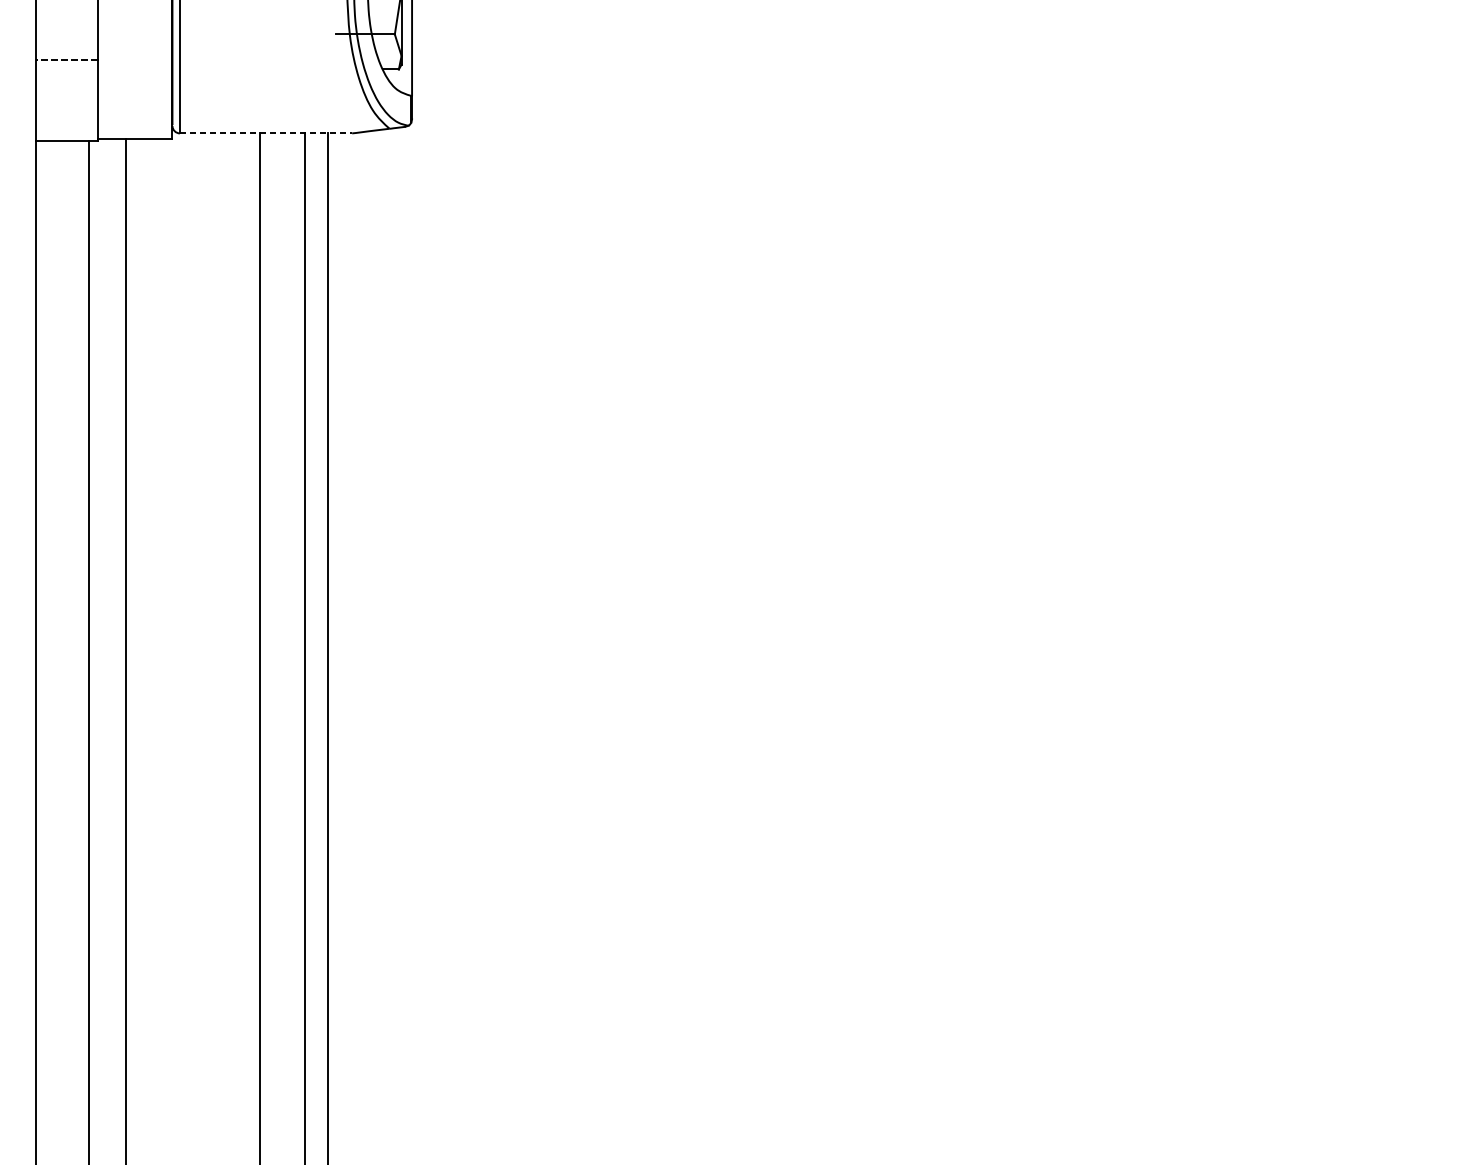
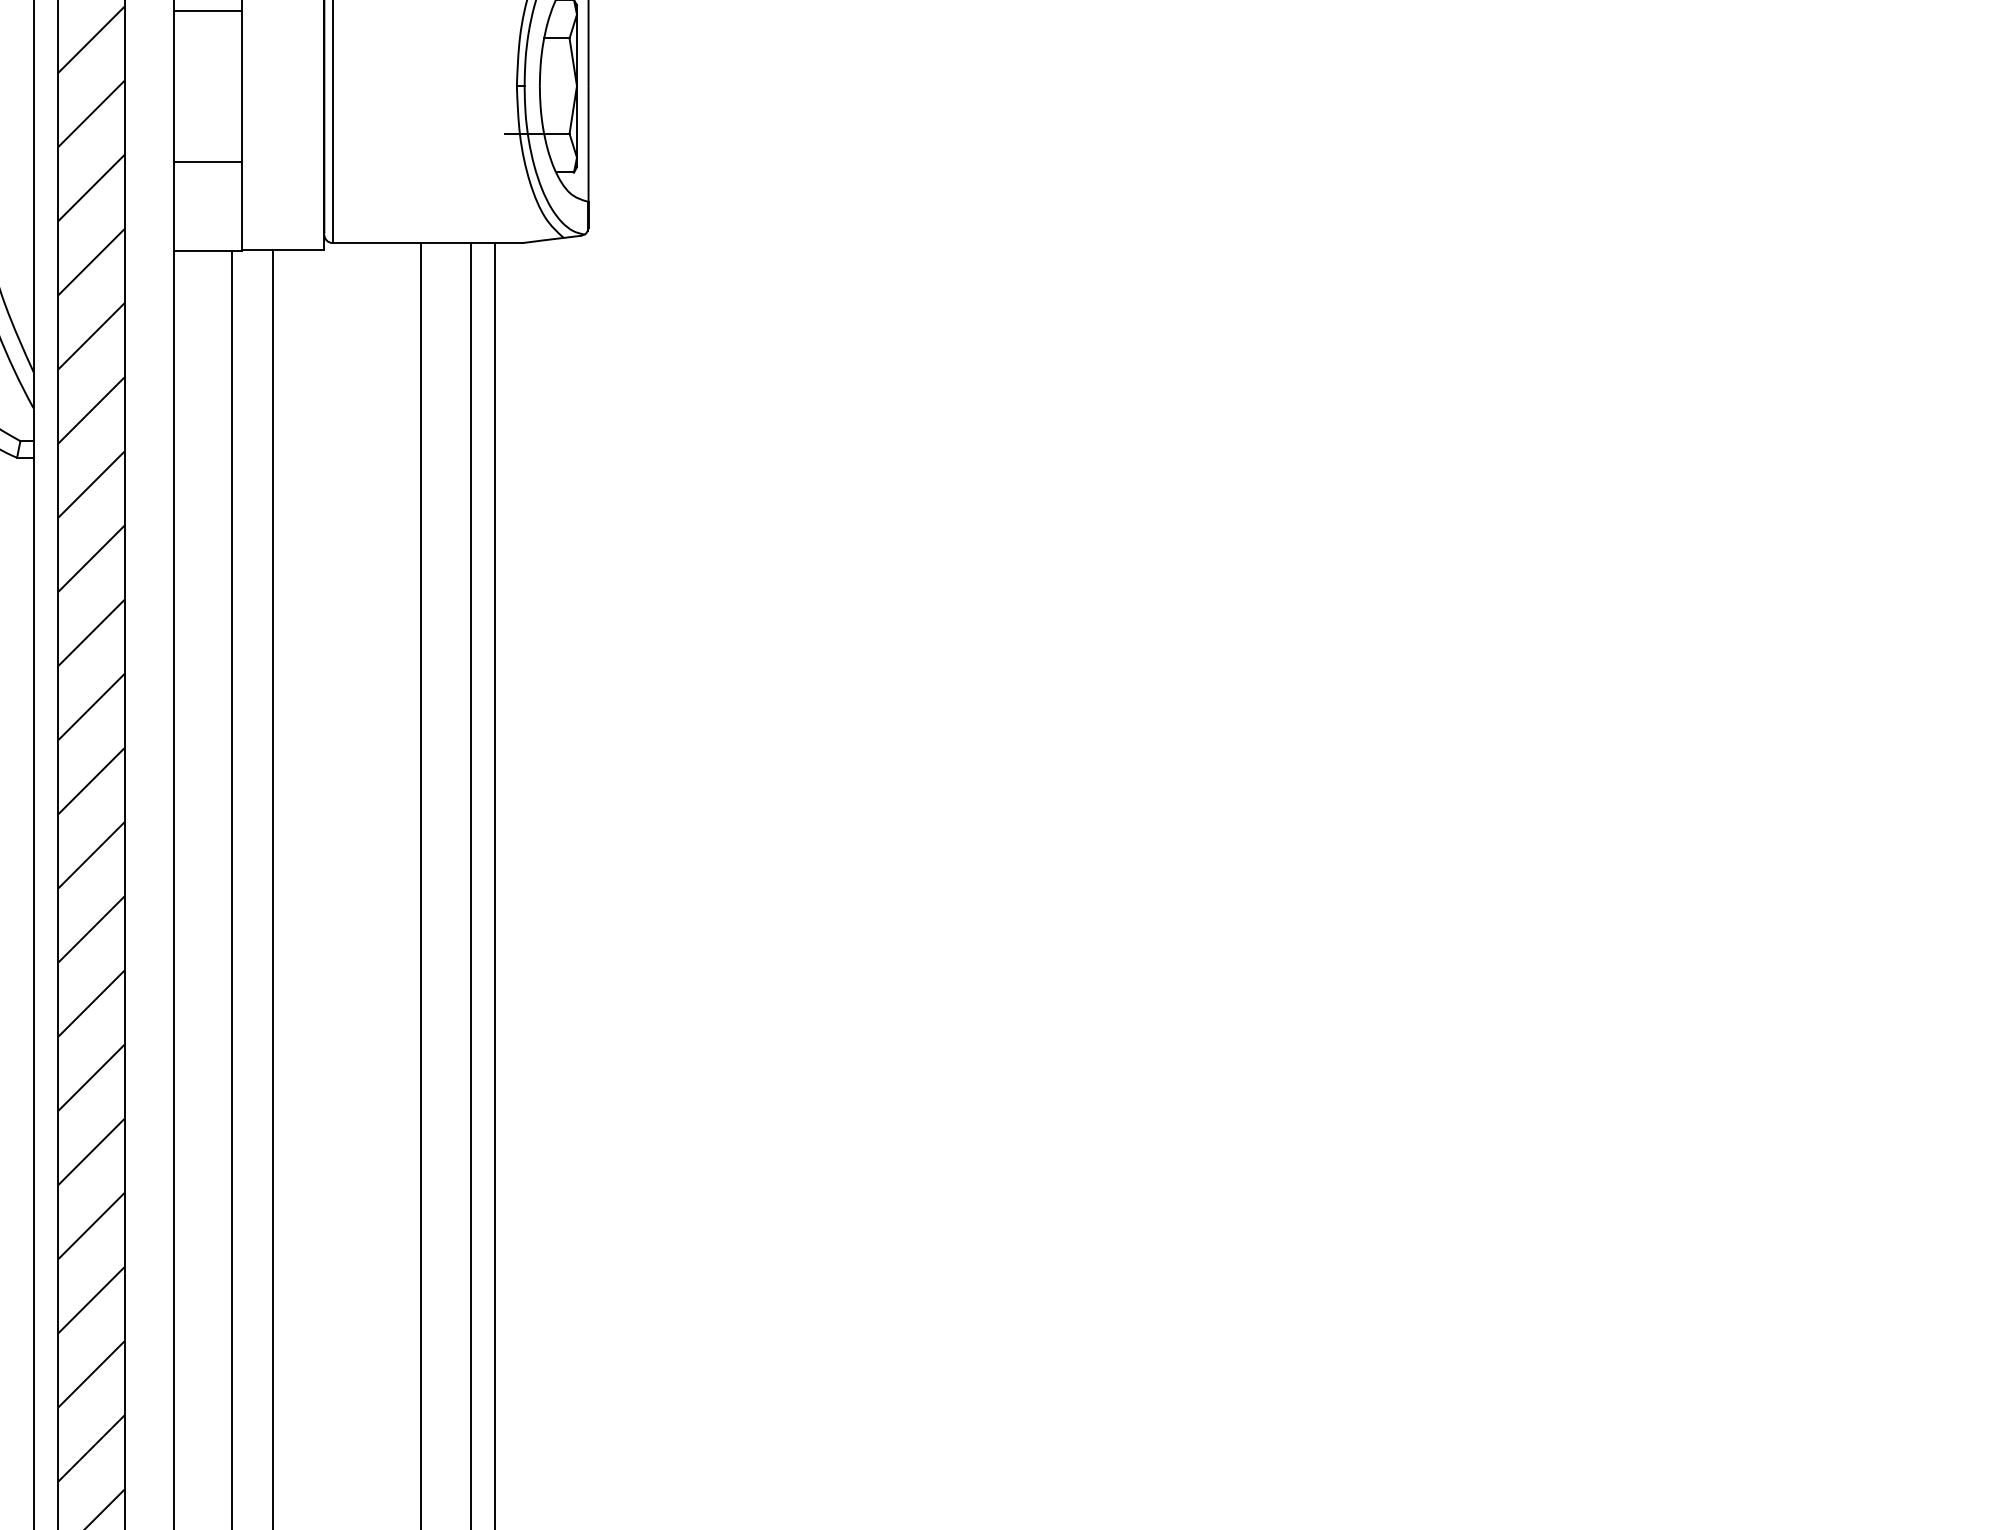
line: (66, 59) -> (207, 161), dashed -> solid
line: (266, 133) -> (427, 243), dashed -> solid

